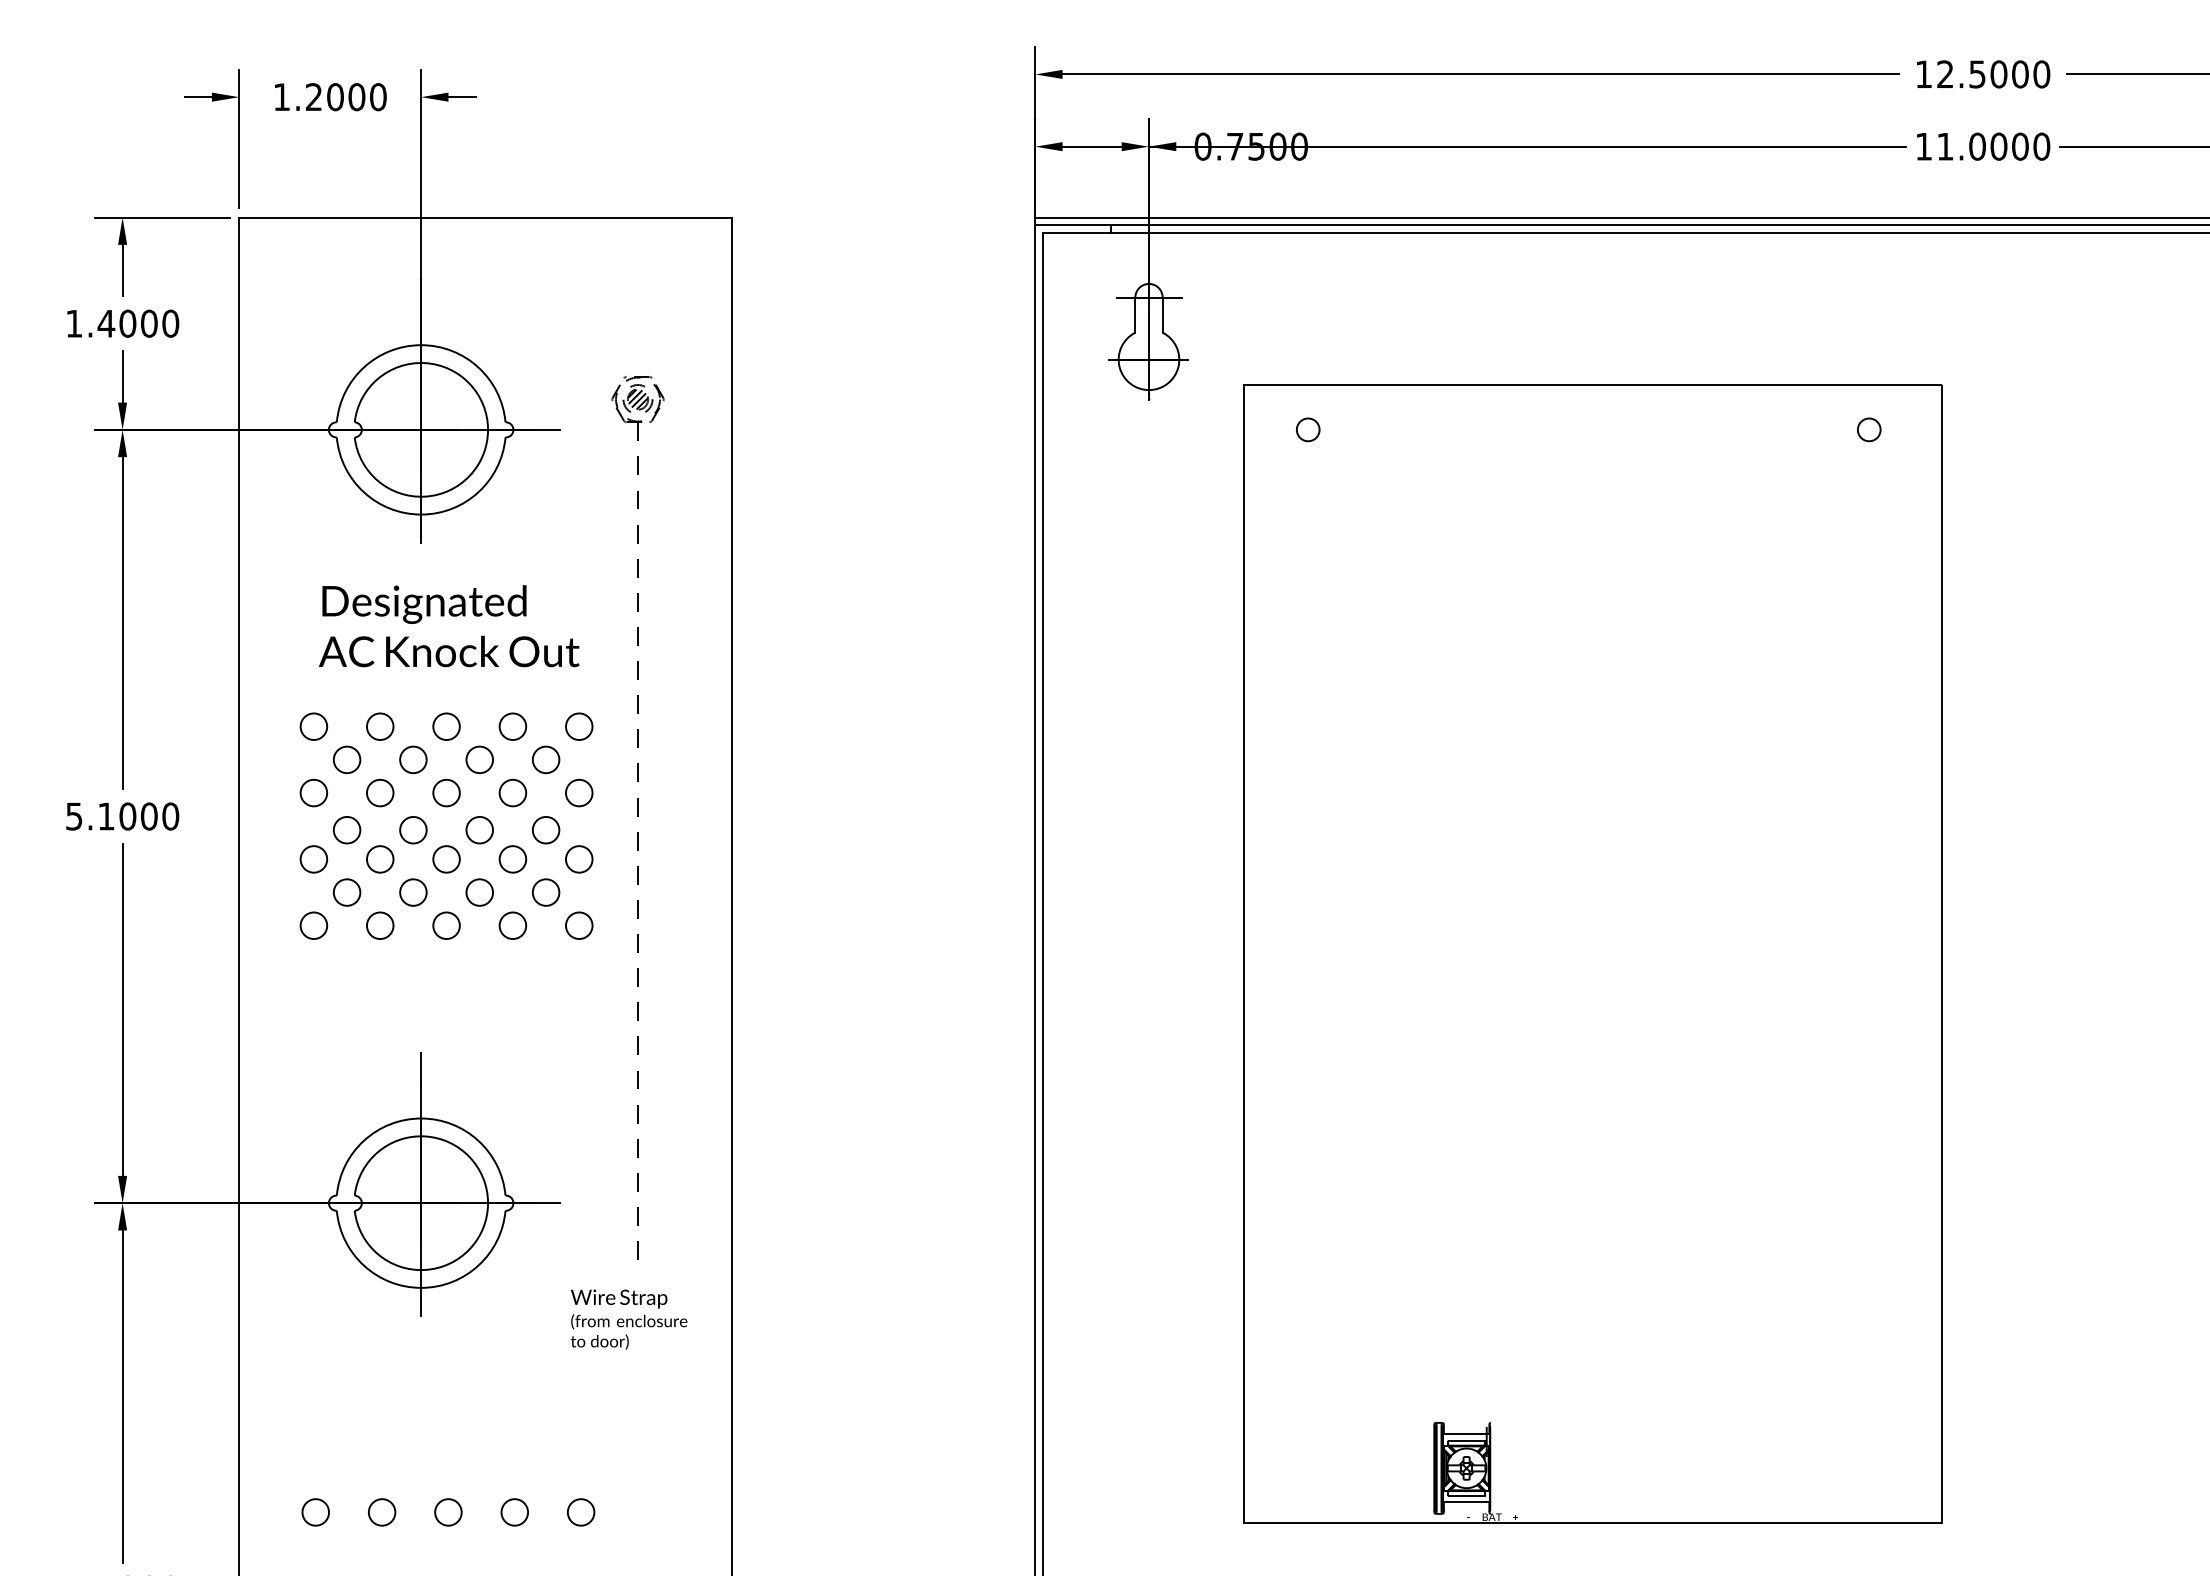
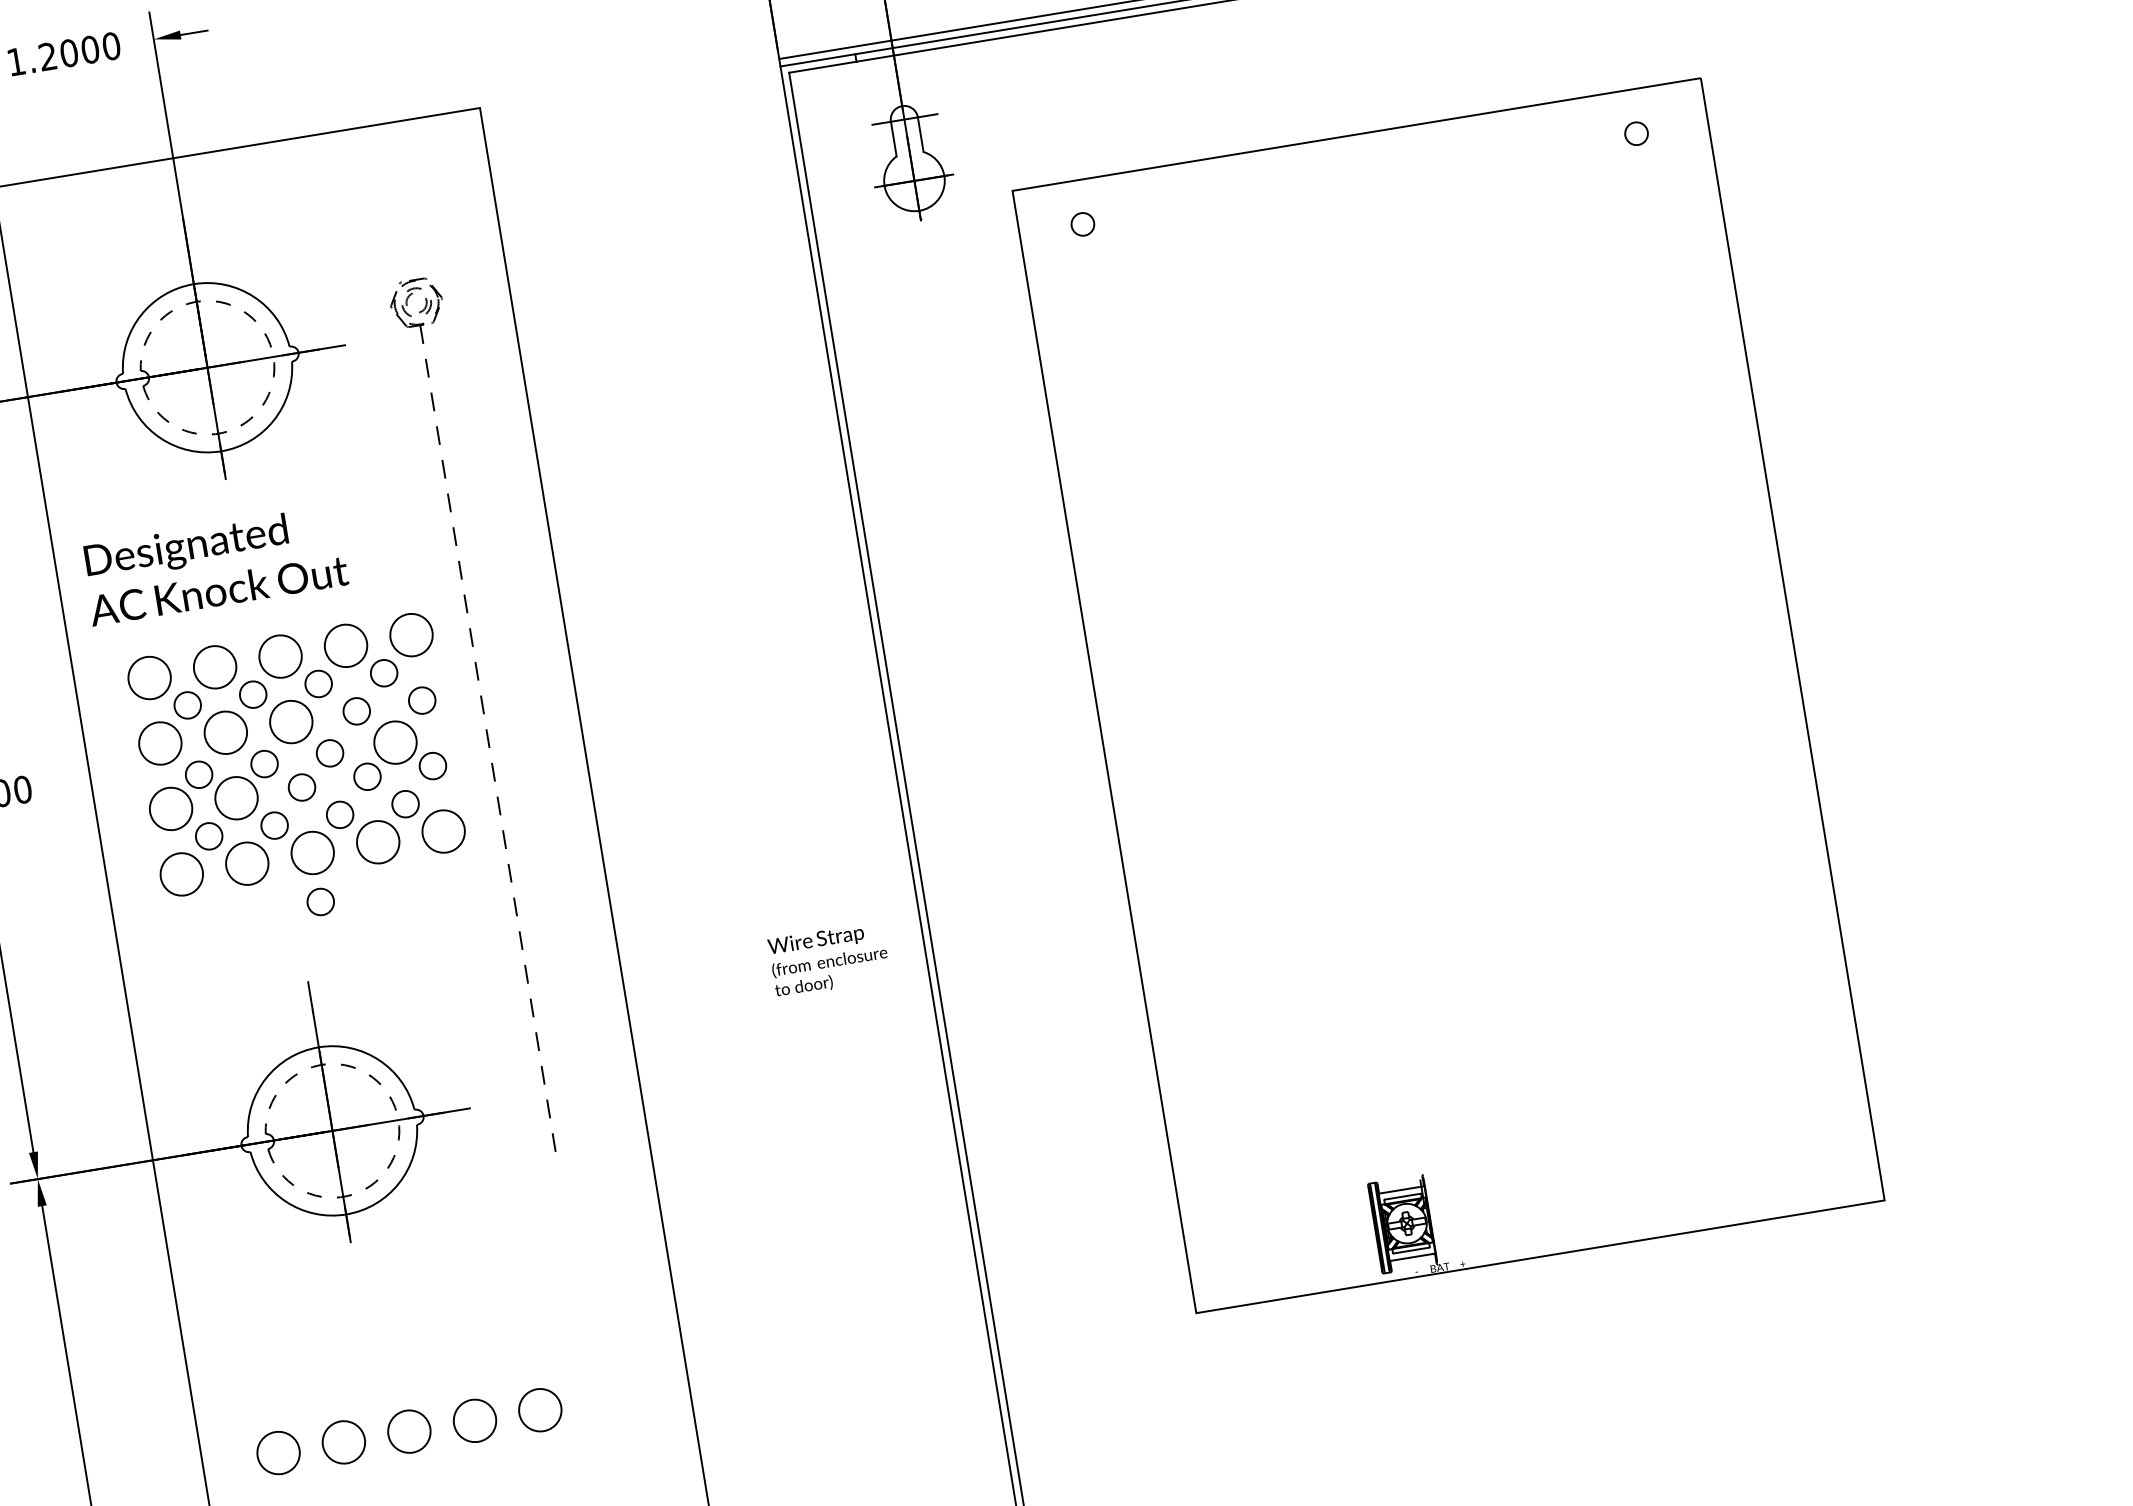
hatch: (637, 399) -> (416, 302), removed
arc: (488, 429) -> (273, 356), solid -> dashed
text: (449, 626) -> (214, 565), moved
circle: (313, 726) -> (149, 677), size x1.6
circle: (380, 726) -> (215, 667), size x1.6
circle: (446, 726) -> (280, 656), size x1.6
circle: (512, 726) -> (345, 645), size x1.6
circle: (579, 726) -> (411, 634), size x1.6
circle: (313, 792) -> (159, 743), size x1.6
circle: (380, 792) -> (225, 732), size x1.6
circle: (446, 792) -> (291, 721), size x1.6
circle: (545, 829) -> (394, 742), size x1.6
circle: (313, 859) -> (170, 809), size x1.6
circle: (380, 859) -> (236, 798), size x1.6
circle: (313, 925) -> (181, 874), size x1.6
circle: (380, 925) -> (247, 863), size x1.6
circle: (446, 925) -> (312, 852), size x1.6
circle: (512, 925) -> (377, 842), size x1.6
circle: (579, 925) -> (443, 831), size x1.6
circle: (446, 975) -> (320, 902), added
arc: (488, 1203) -> (398, 1120), solid -> dashed
text: (628, 1319) -> (828, 959), moved
circle: (315, 1512) -> (278, 1453), size x1.6
circle: (381, 1512) -> (343, 1442), size x1.6
circle: (448, 1512) -> (409, 1431), size x1.6
circle: (514, 1512) -> (474, 1421), size x1.6
circle: (580, 1512) -> (539, 1410), size x1.6

